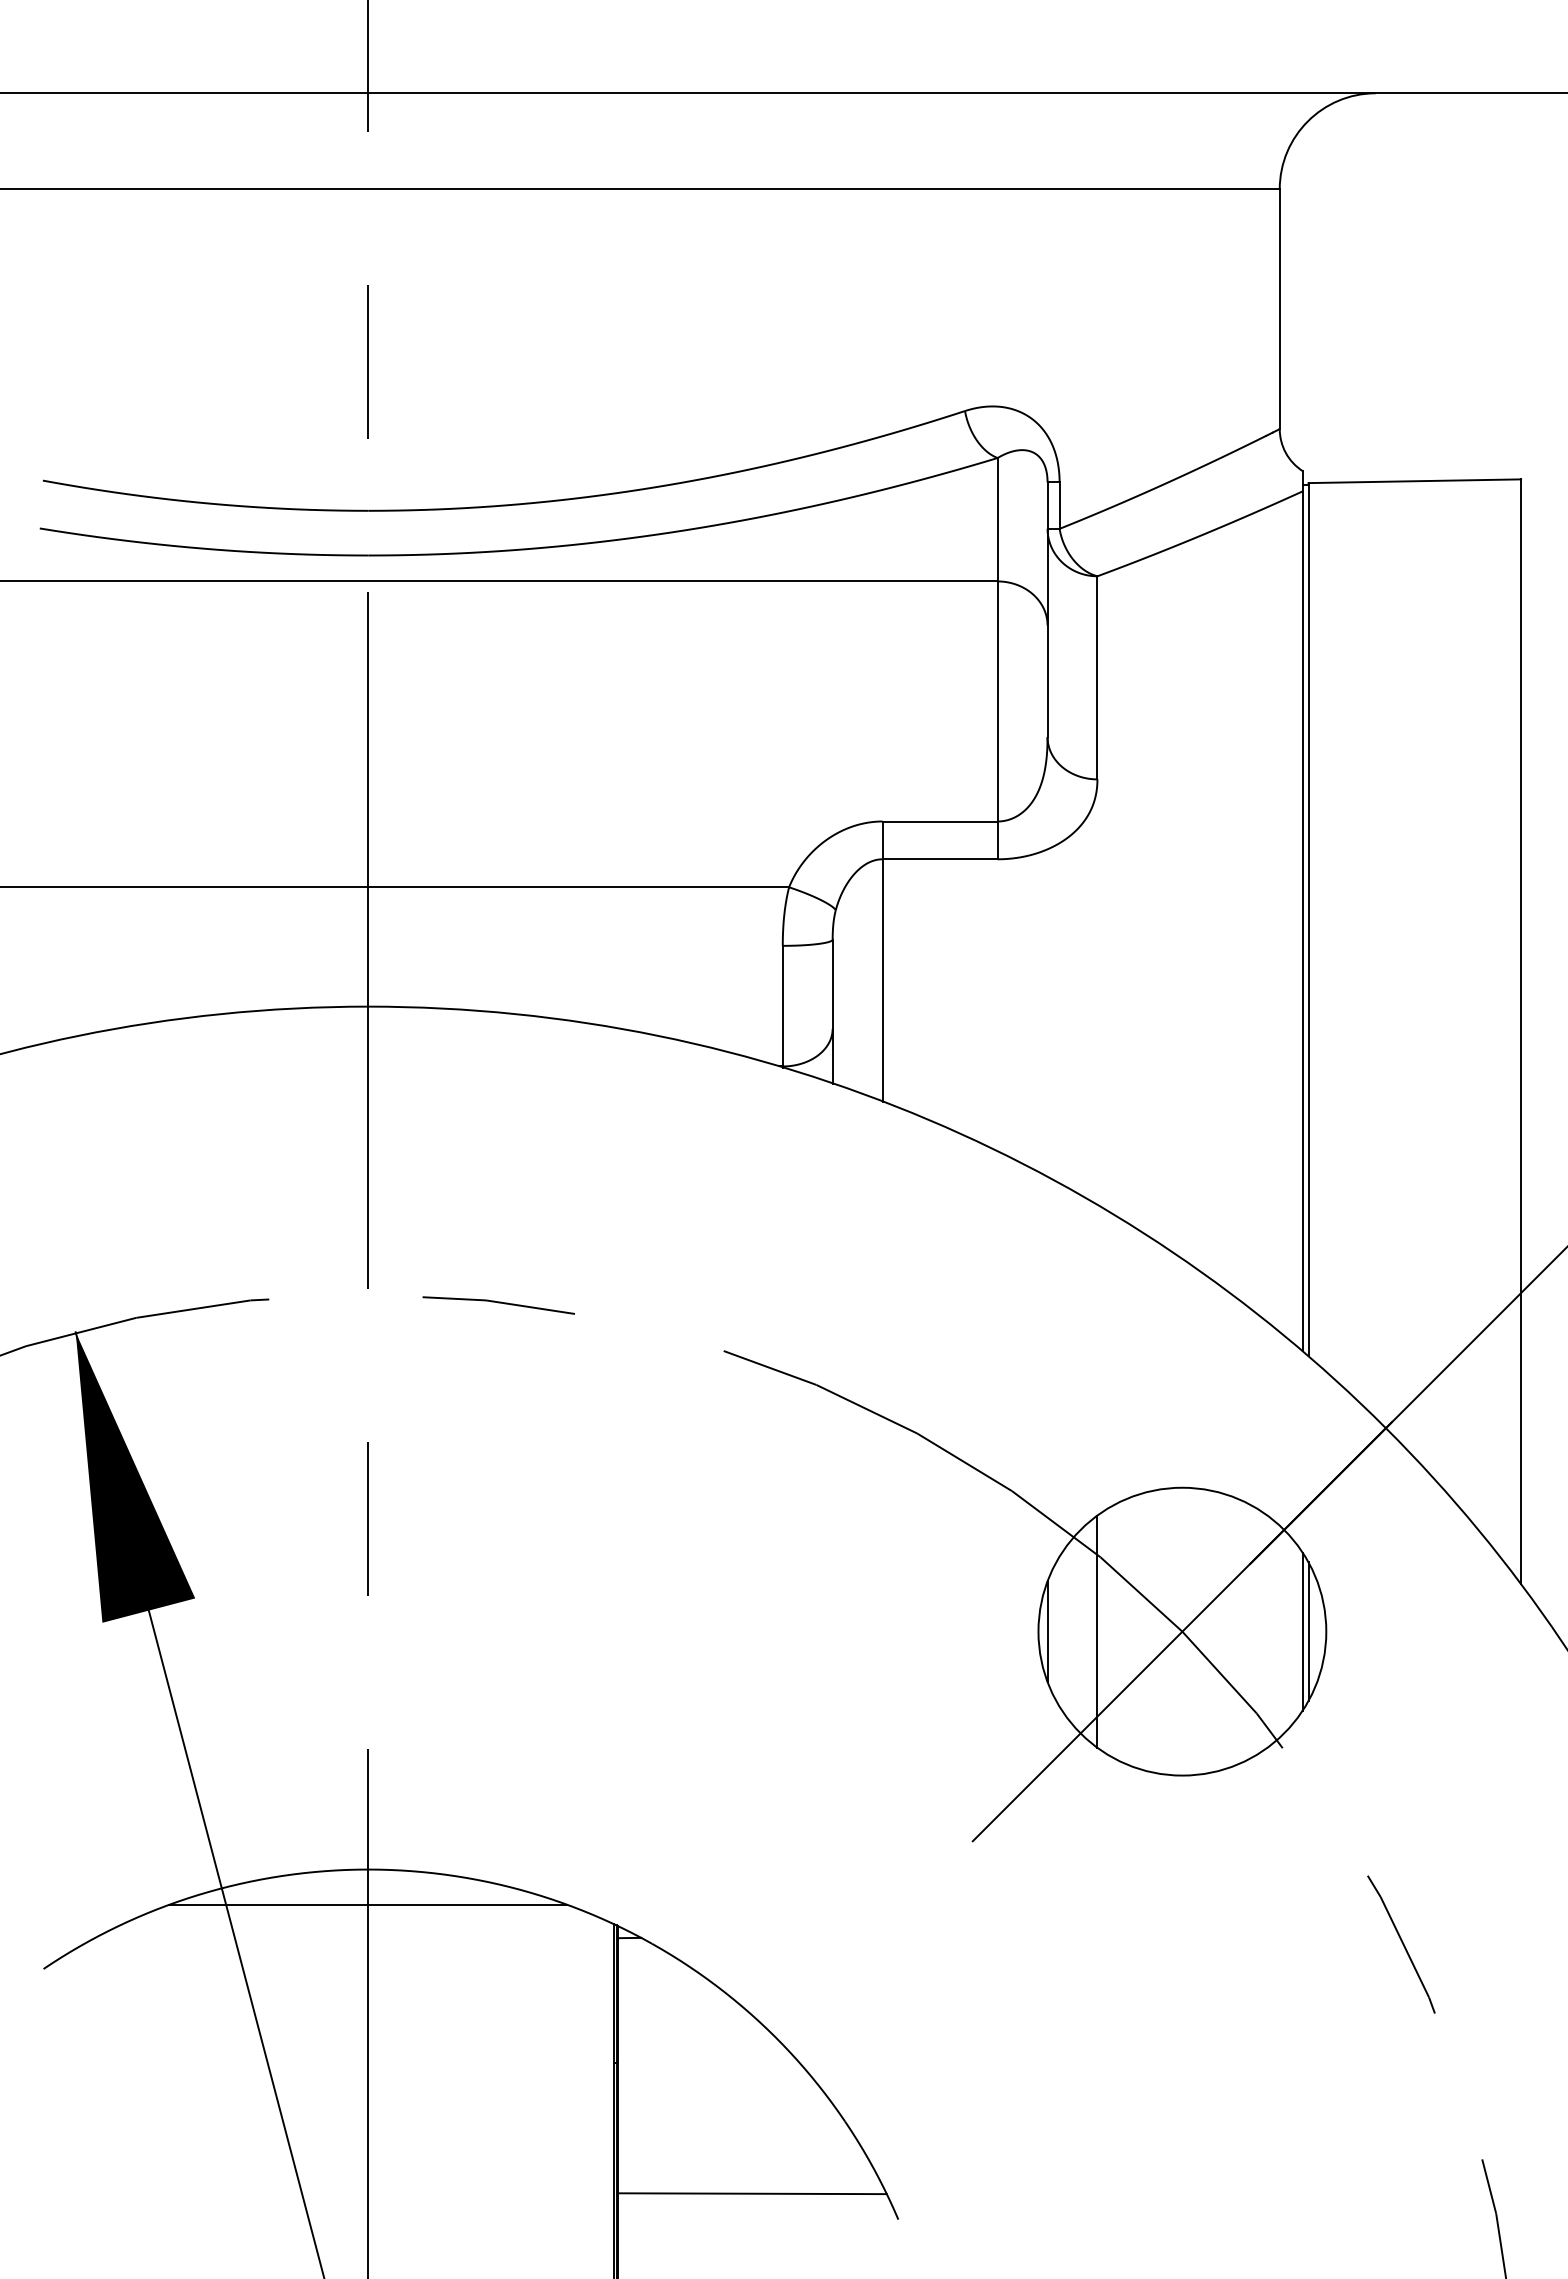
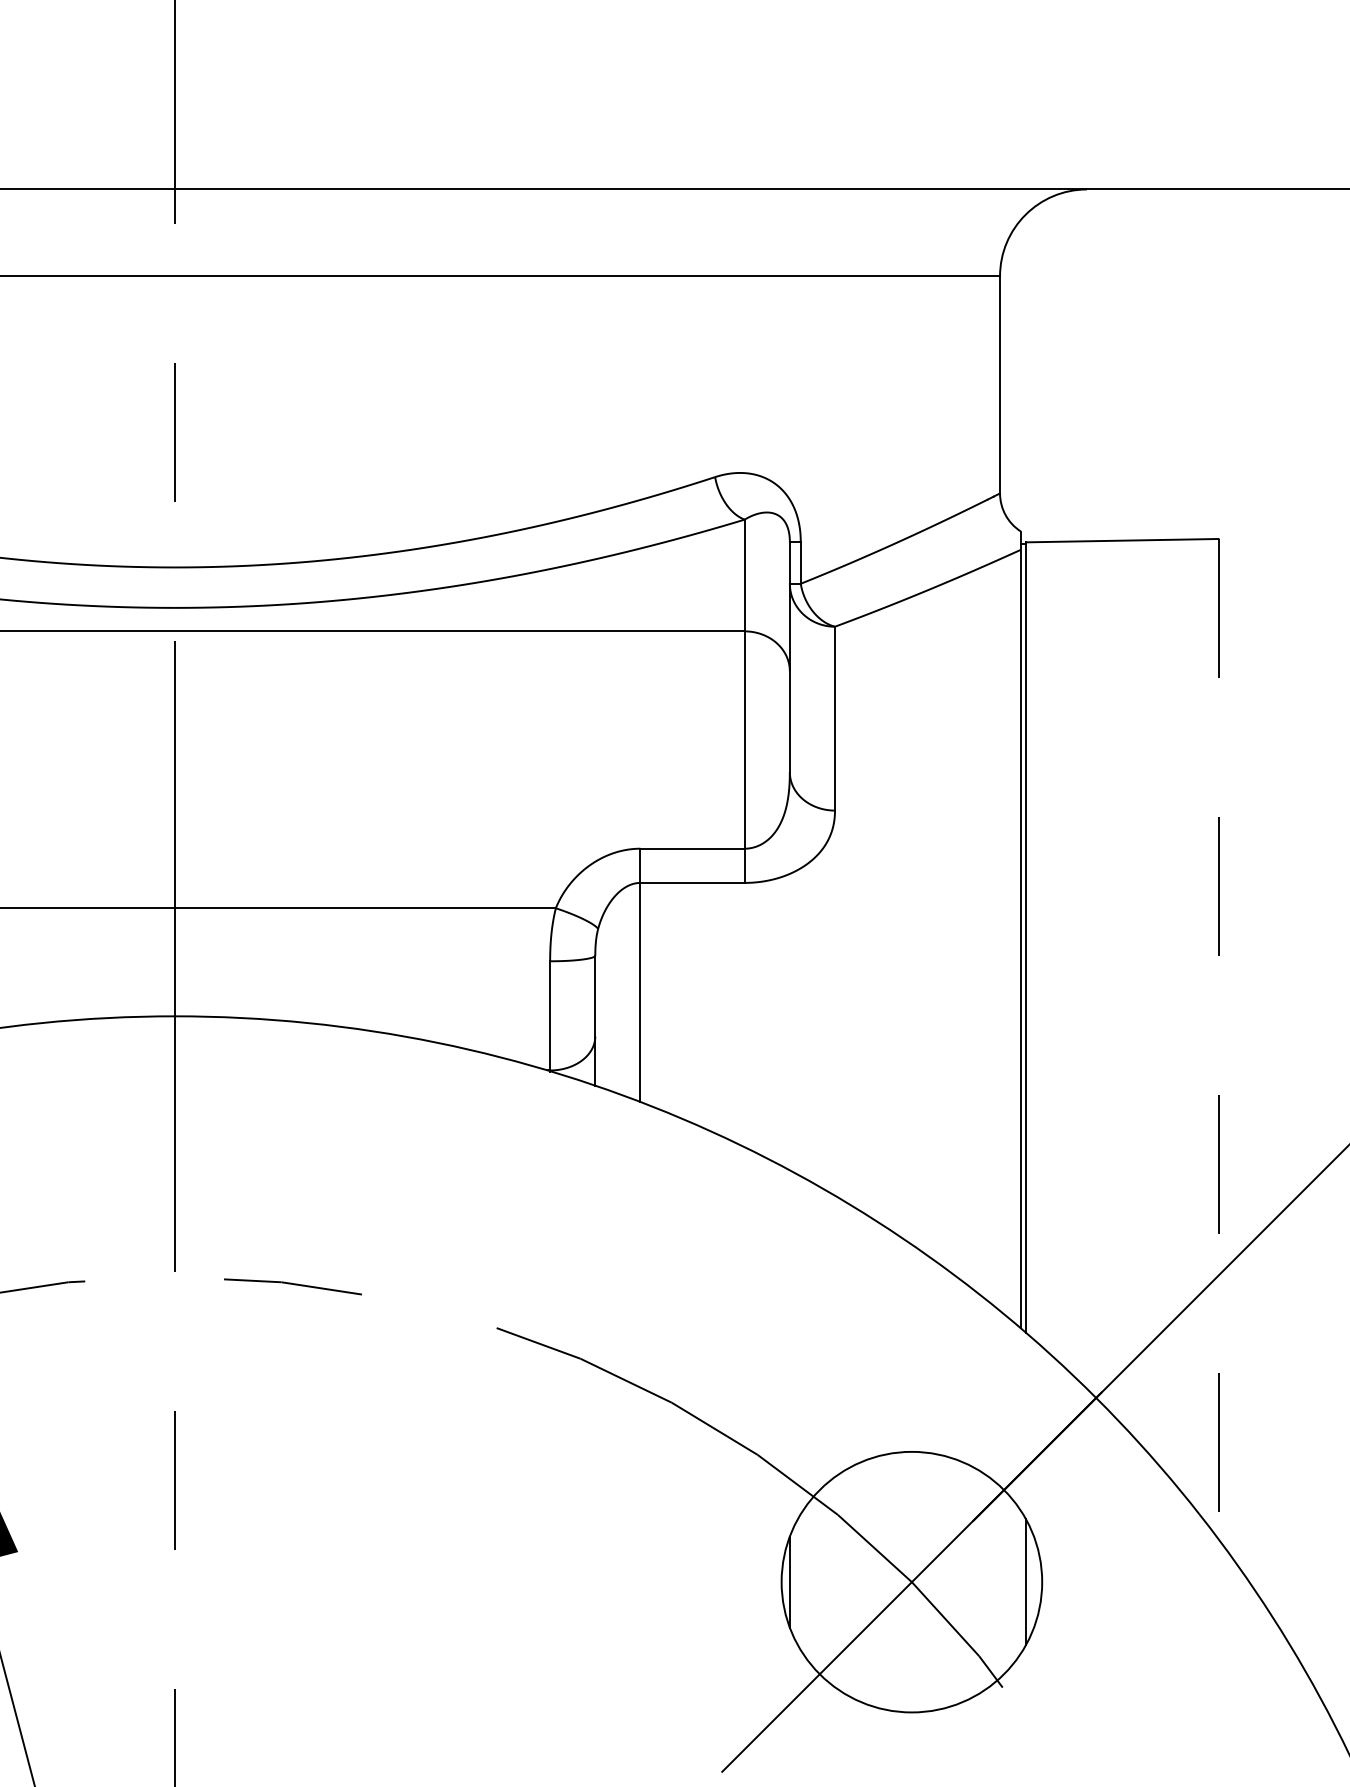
line: (1521, 1032) -> (1218, 1039), solid -> dashed
line: (1097, 1631) -> (835, 1581), removed
line: (1302, 1631) -> (1020, 1581), removed

